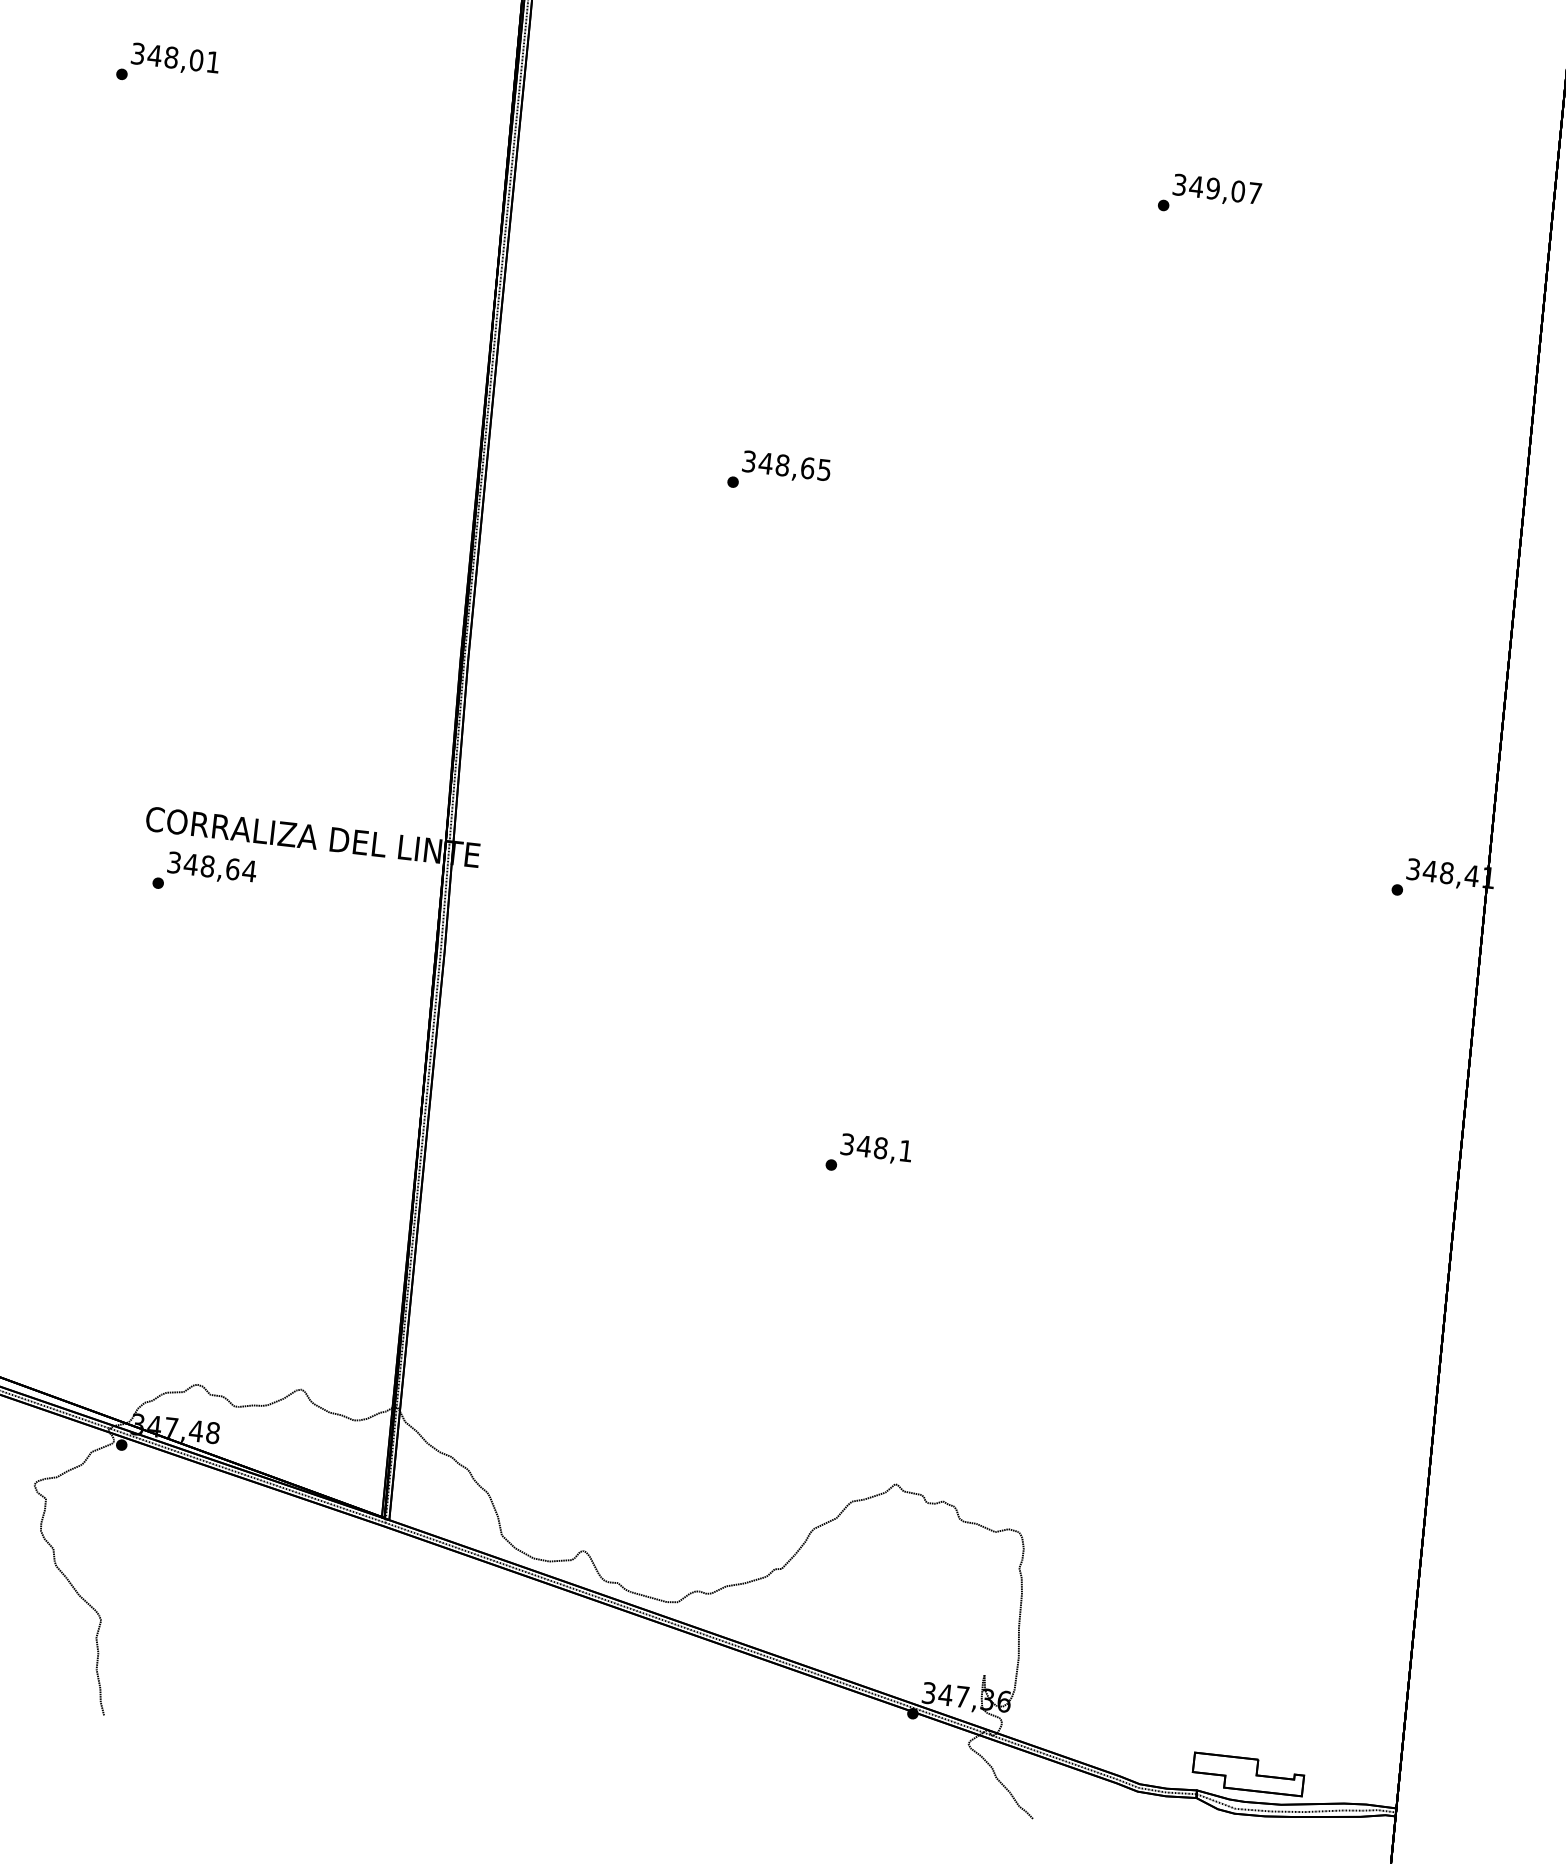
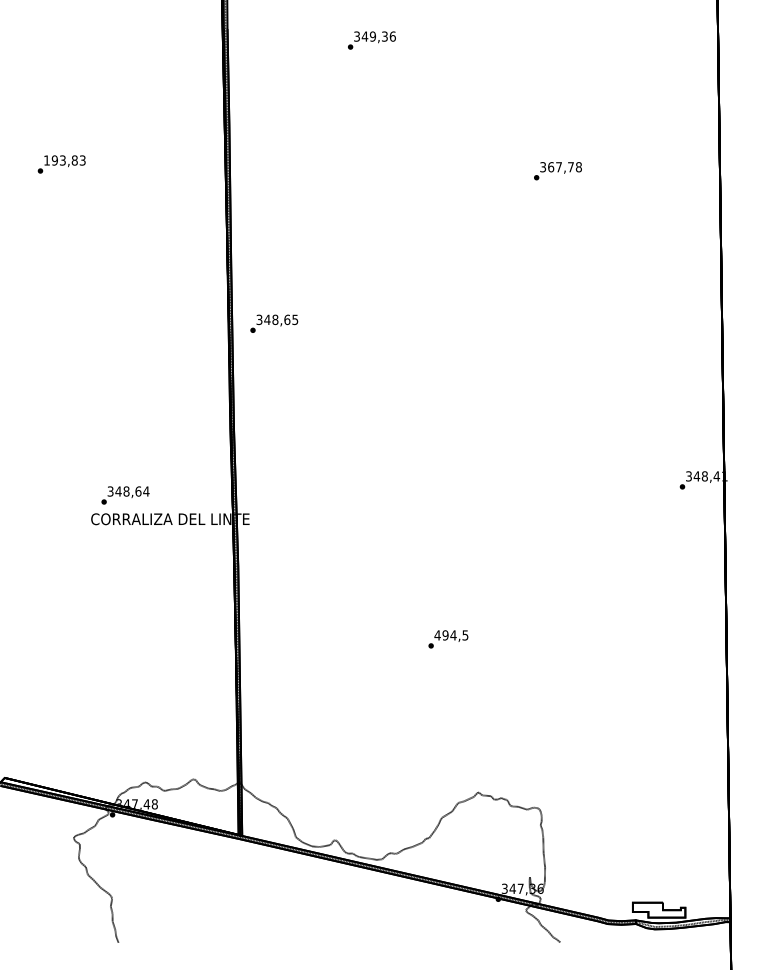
text: (174, 57) -> (64, 160), 348,01 -> 193,83
text: (1224, 190) -> (564, 167), 349,07 -> 367,78
text: (779, 472) -> (274, 323), moved
text: (204, 874) -> (125, 495), moved
text: (876, 1147) -> (451, 635), 348,1 -> 494,5

